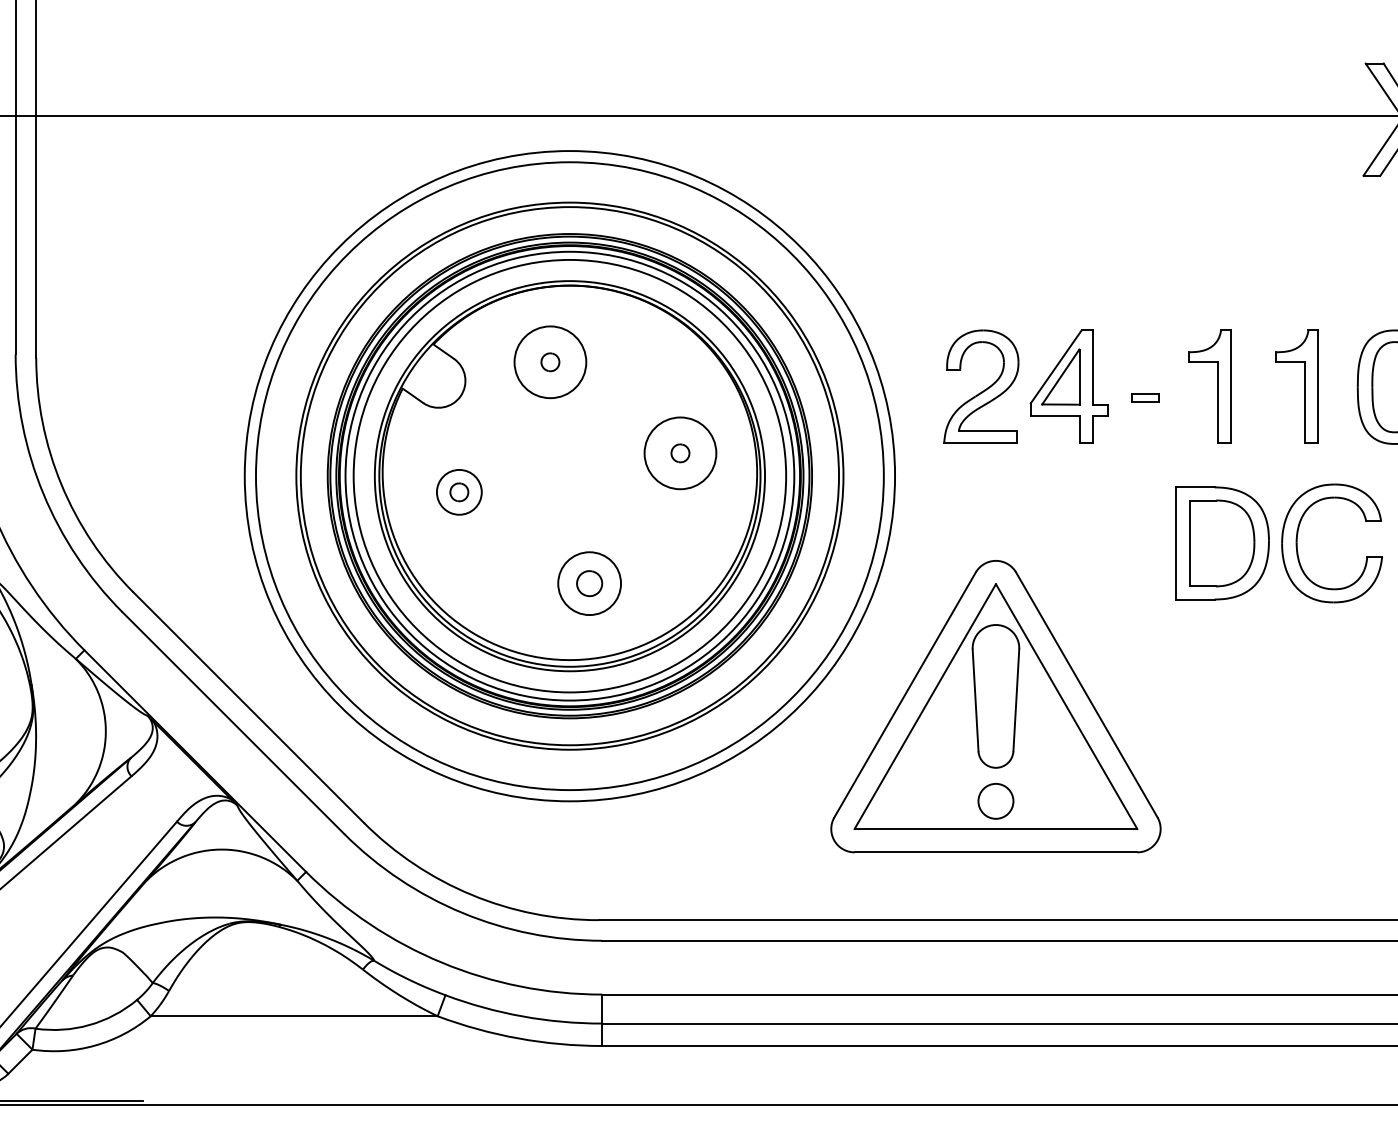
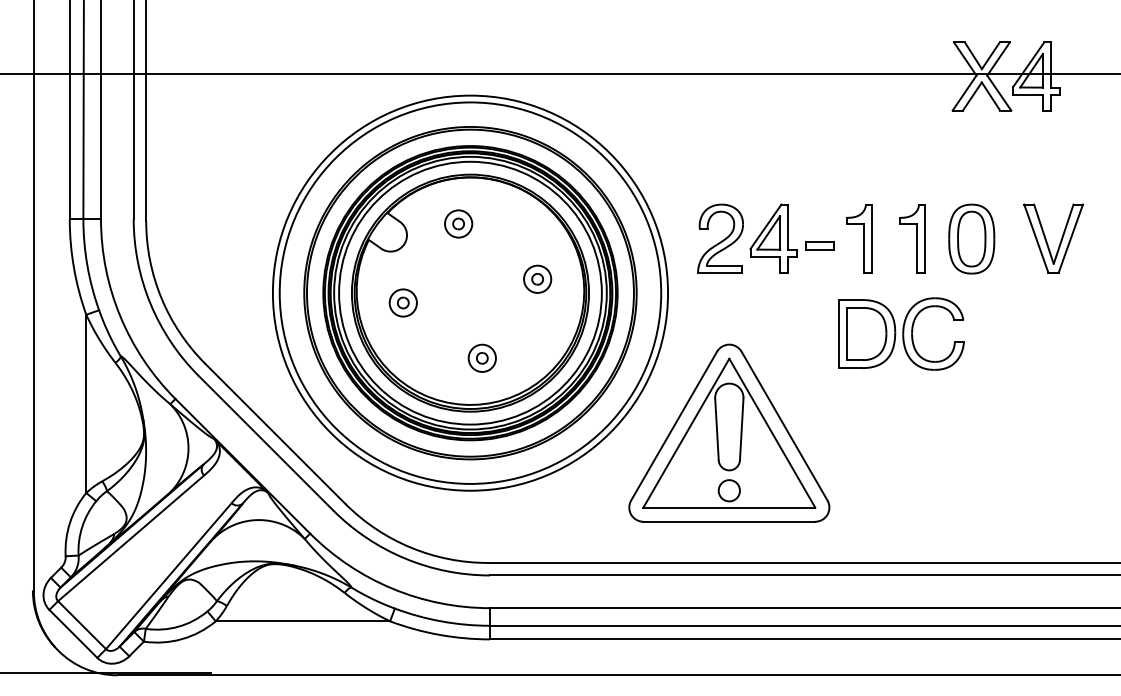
circle: (550, 361) -> (458, 223), size x0.62
part: (1144, 397) -> (819, 245), size x1.67
circle: (680, 452) -> (537, 278), size x0.62
part: (588, 582) -> (481, 357), size x0.71

